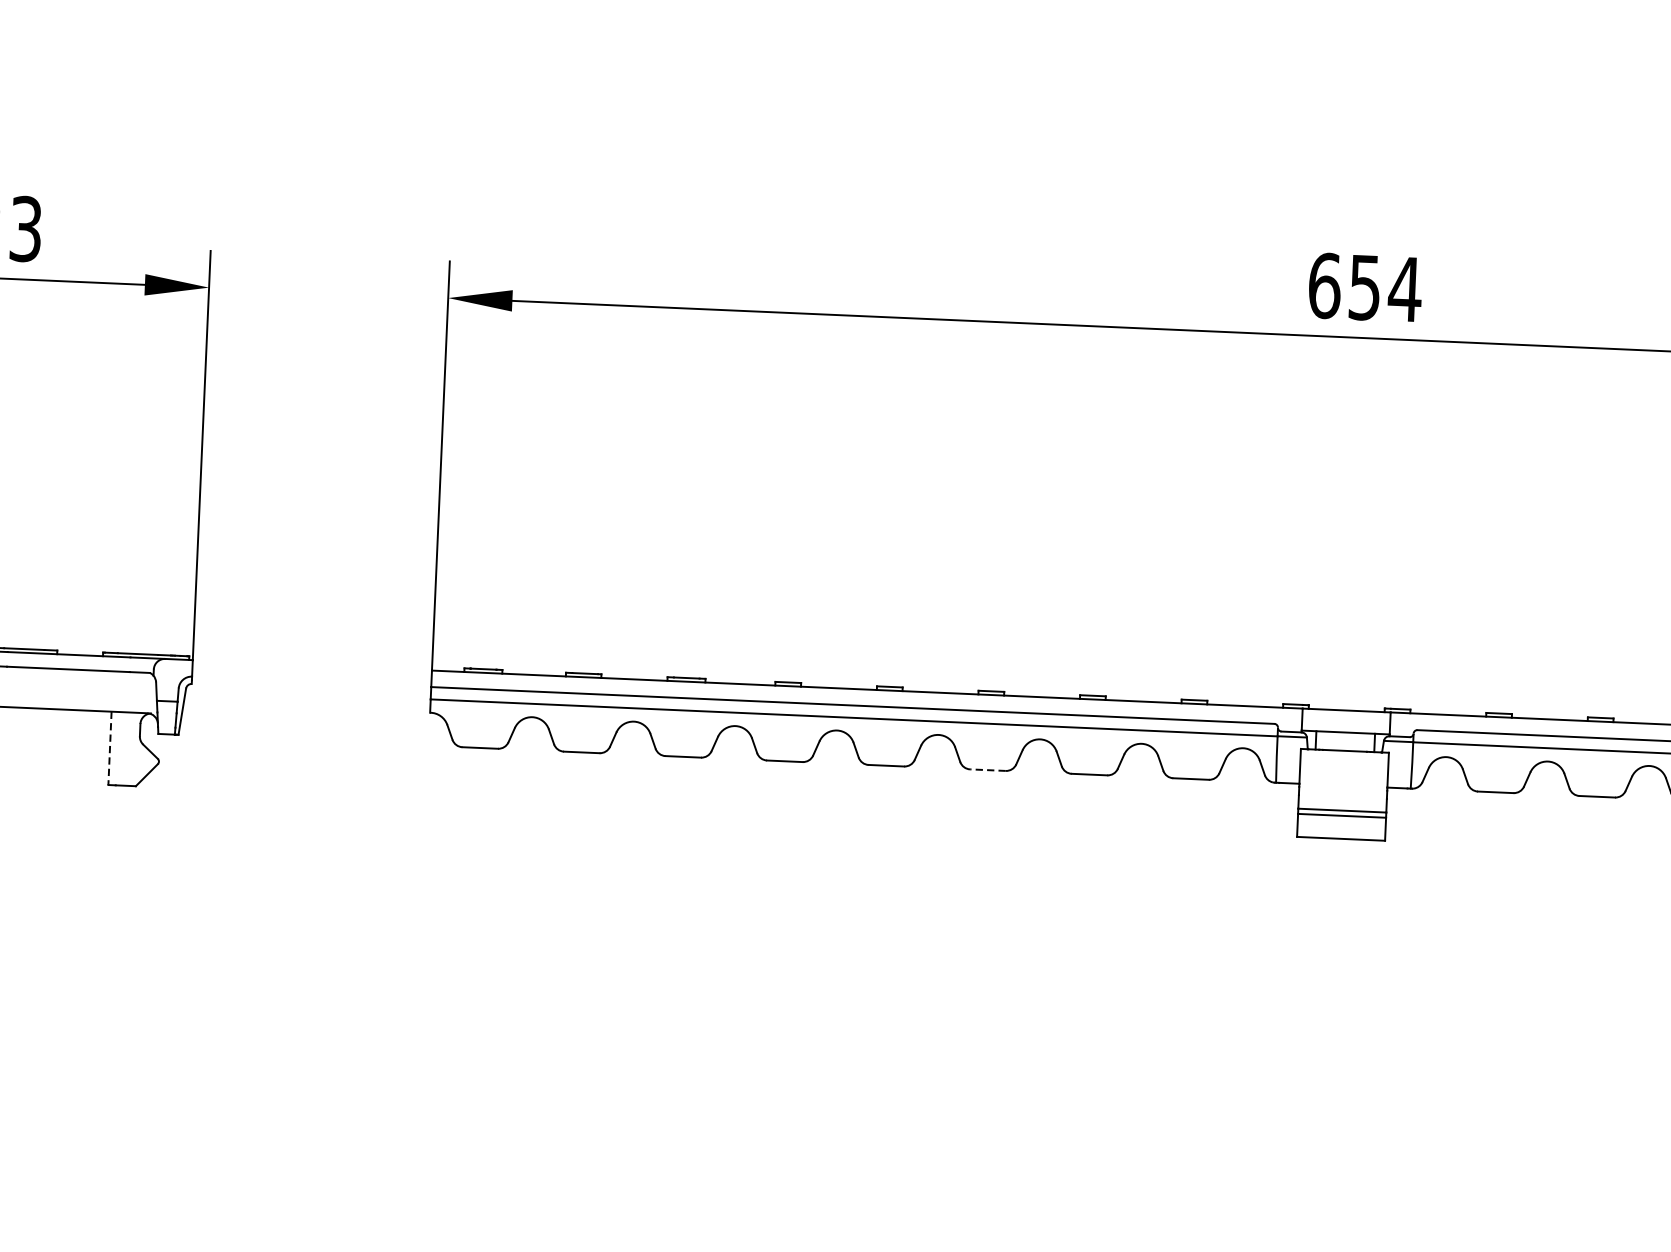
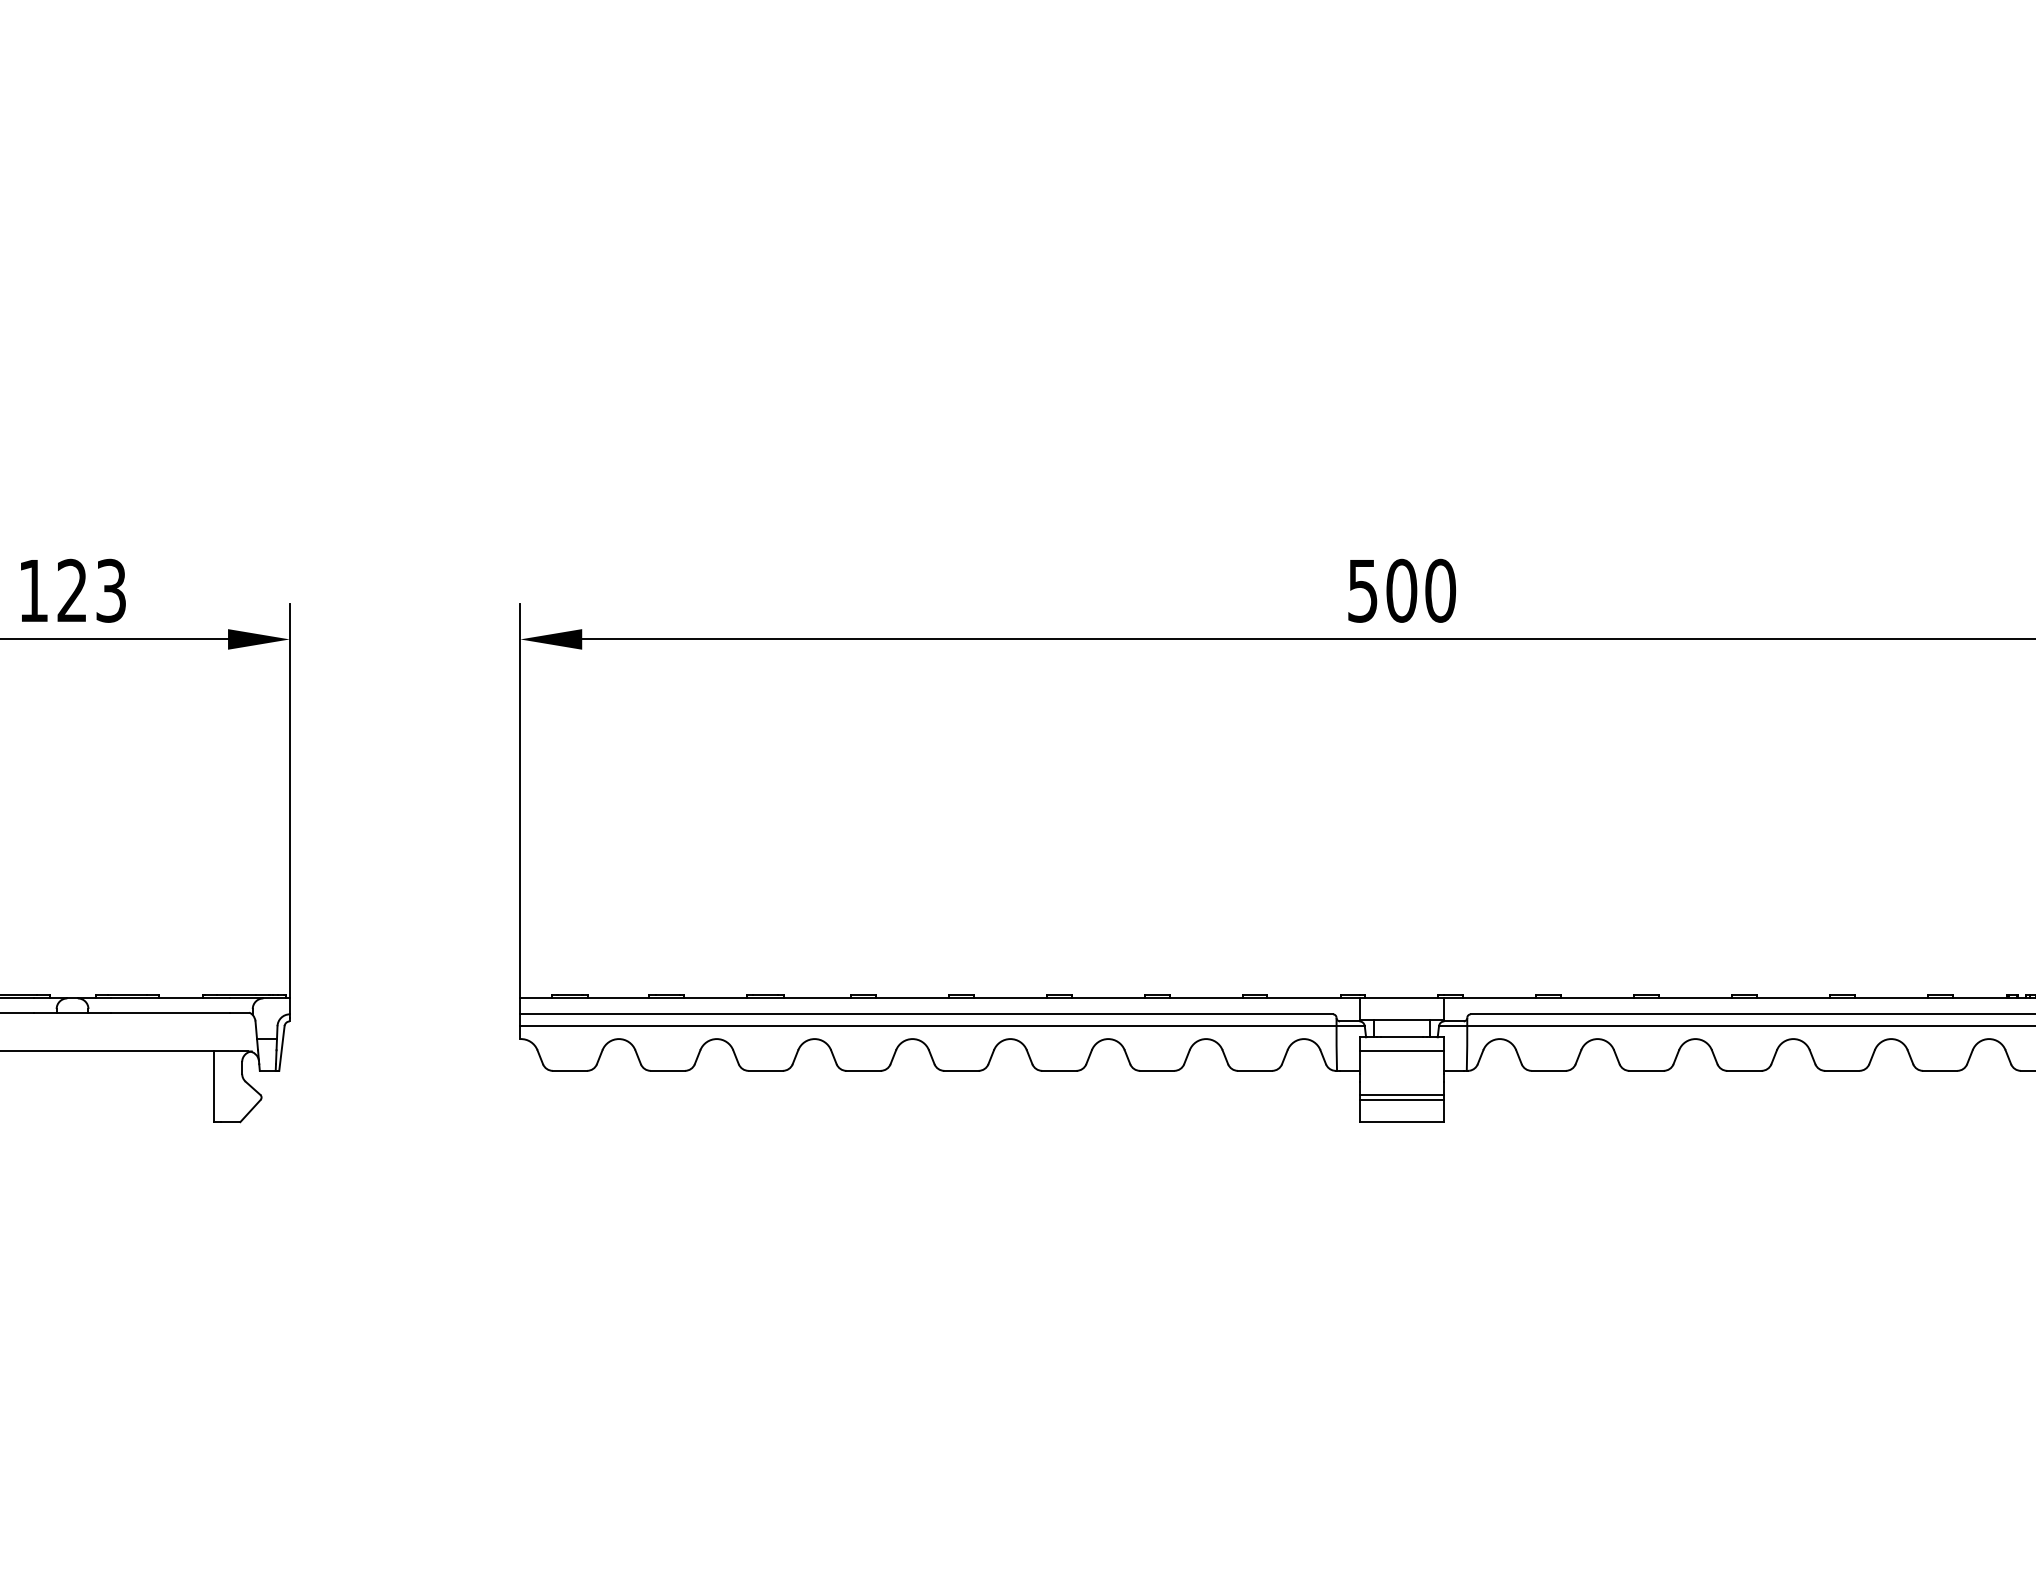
text: (1365, 287) -> (1402, 590), 654 -> 500
line: (109, 749) -> (213, 1087), dashed -> solid
line: (1343, 765) -> (1401, 1051), added
line: (987, 769) -> (1058, 1070), dashed -> solid

